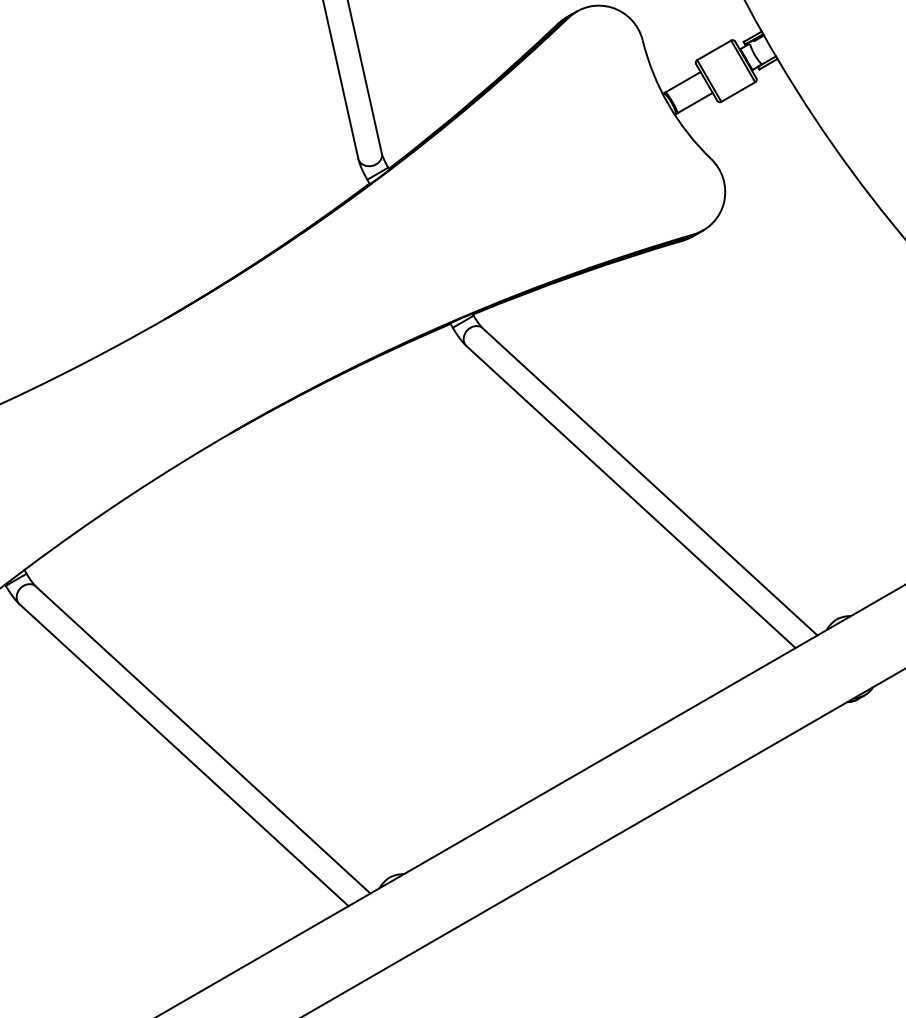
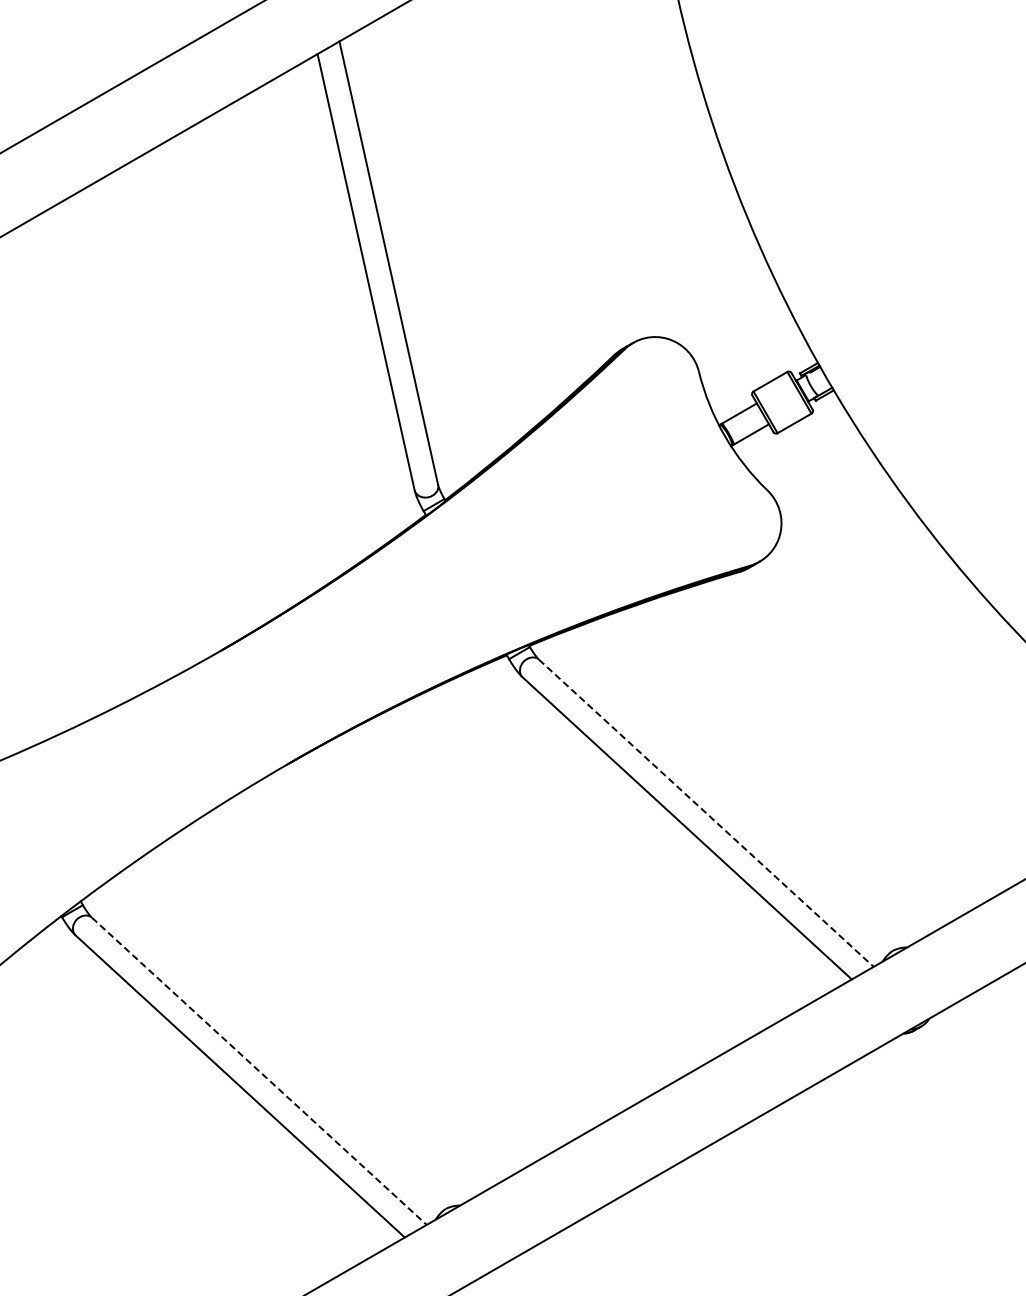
line: (650, 482) -> (706, 813), solid -> dashed
line: (203, 740) -> (259, 1071), solid -> dashed

